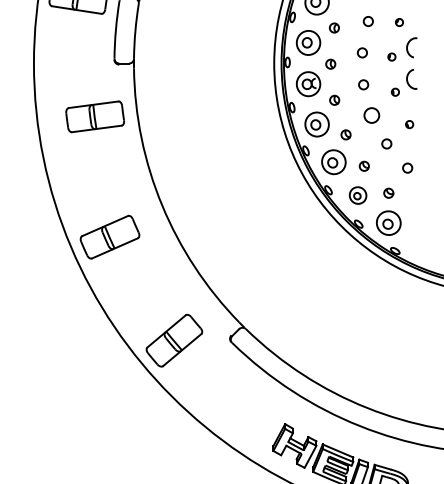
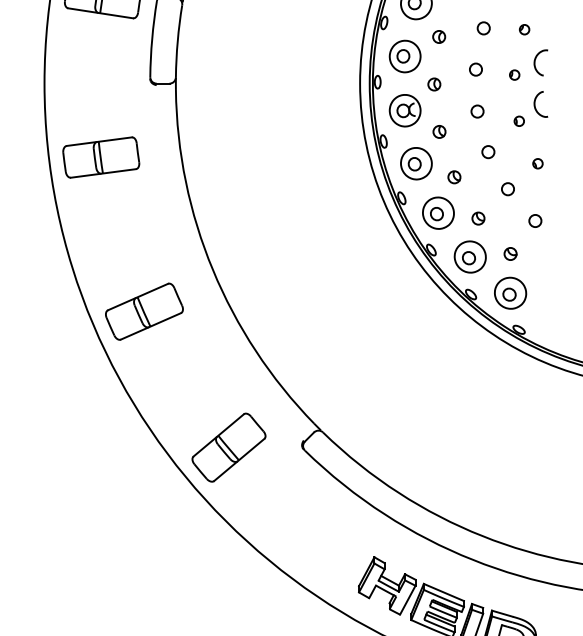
circle: (371, 115) -> (487, 151), size x0.62
part: (94, 116) -> (100, 157), moved
part: (357, 195) -> (469, 256), size x1.43

